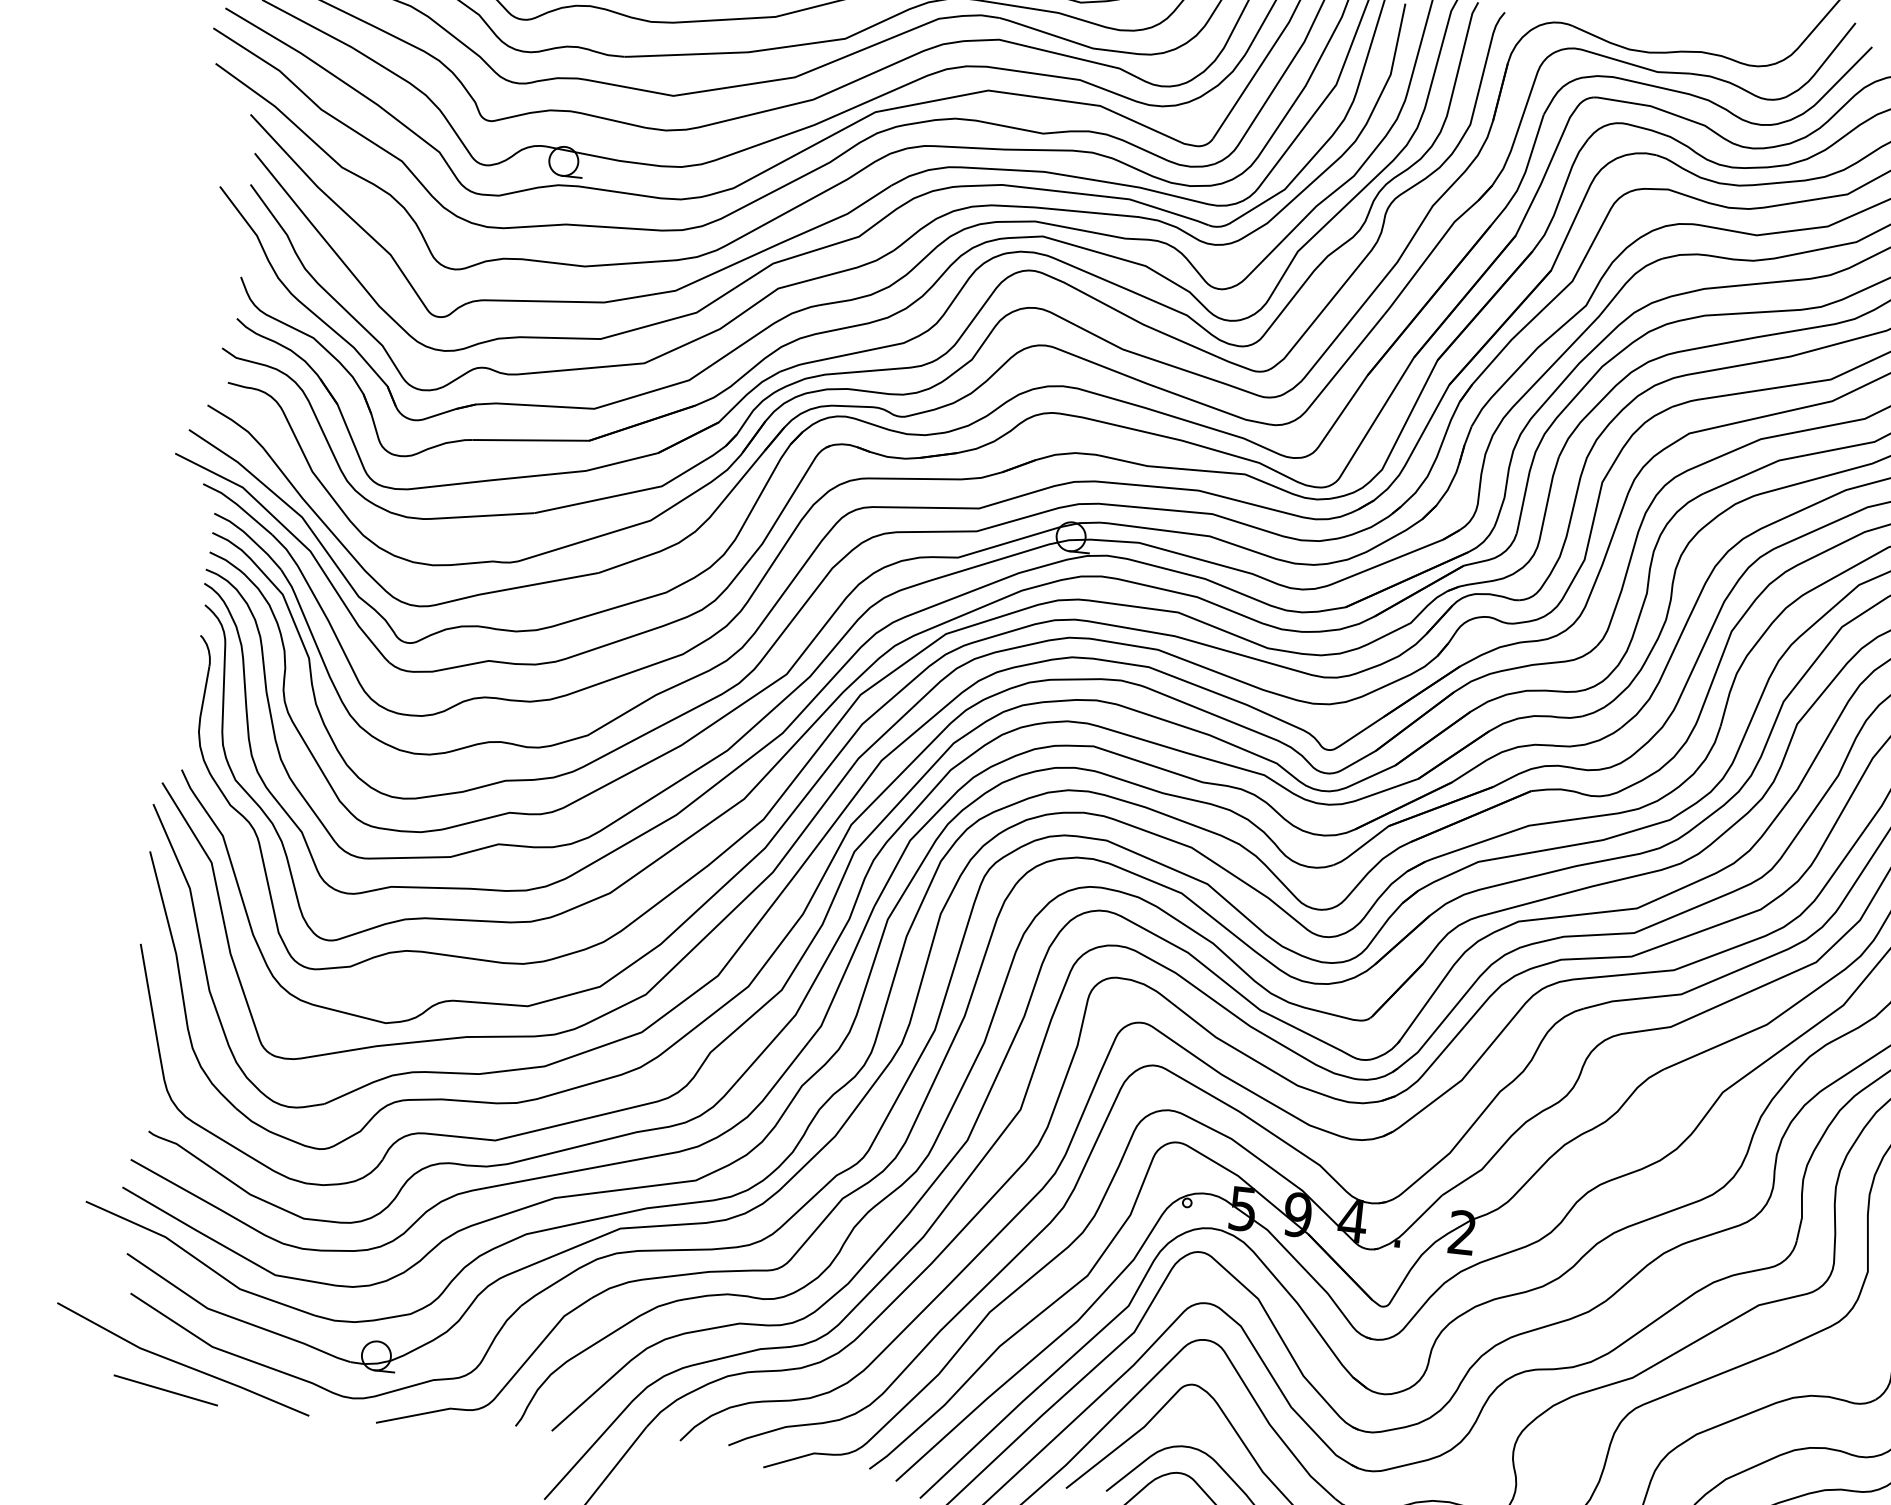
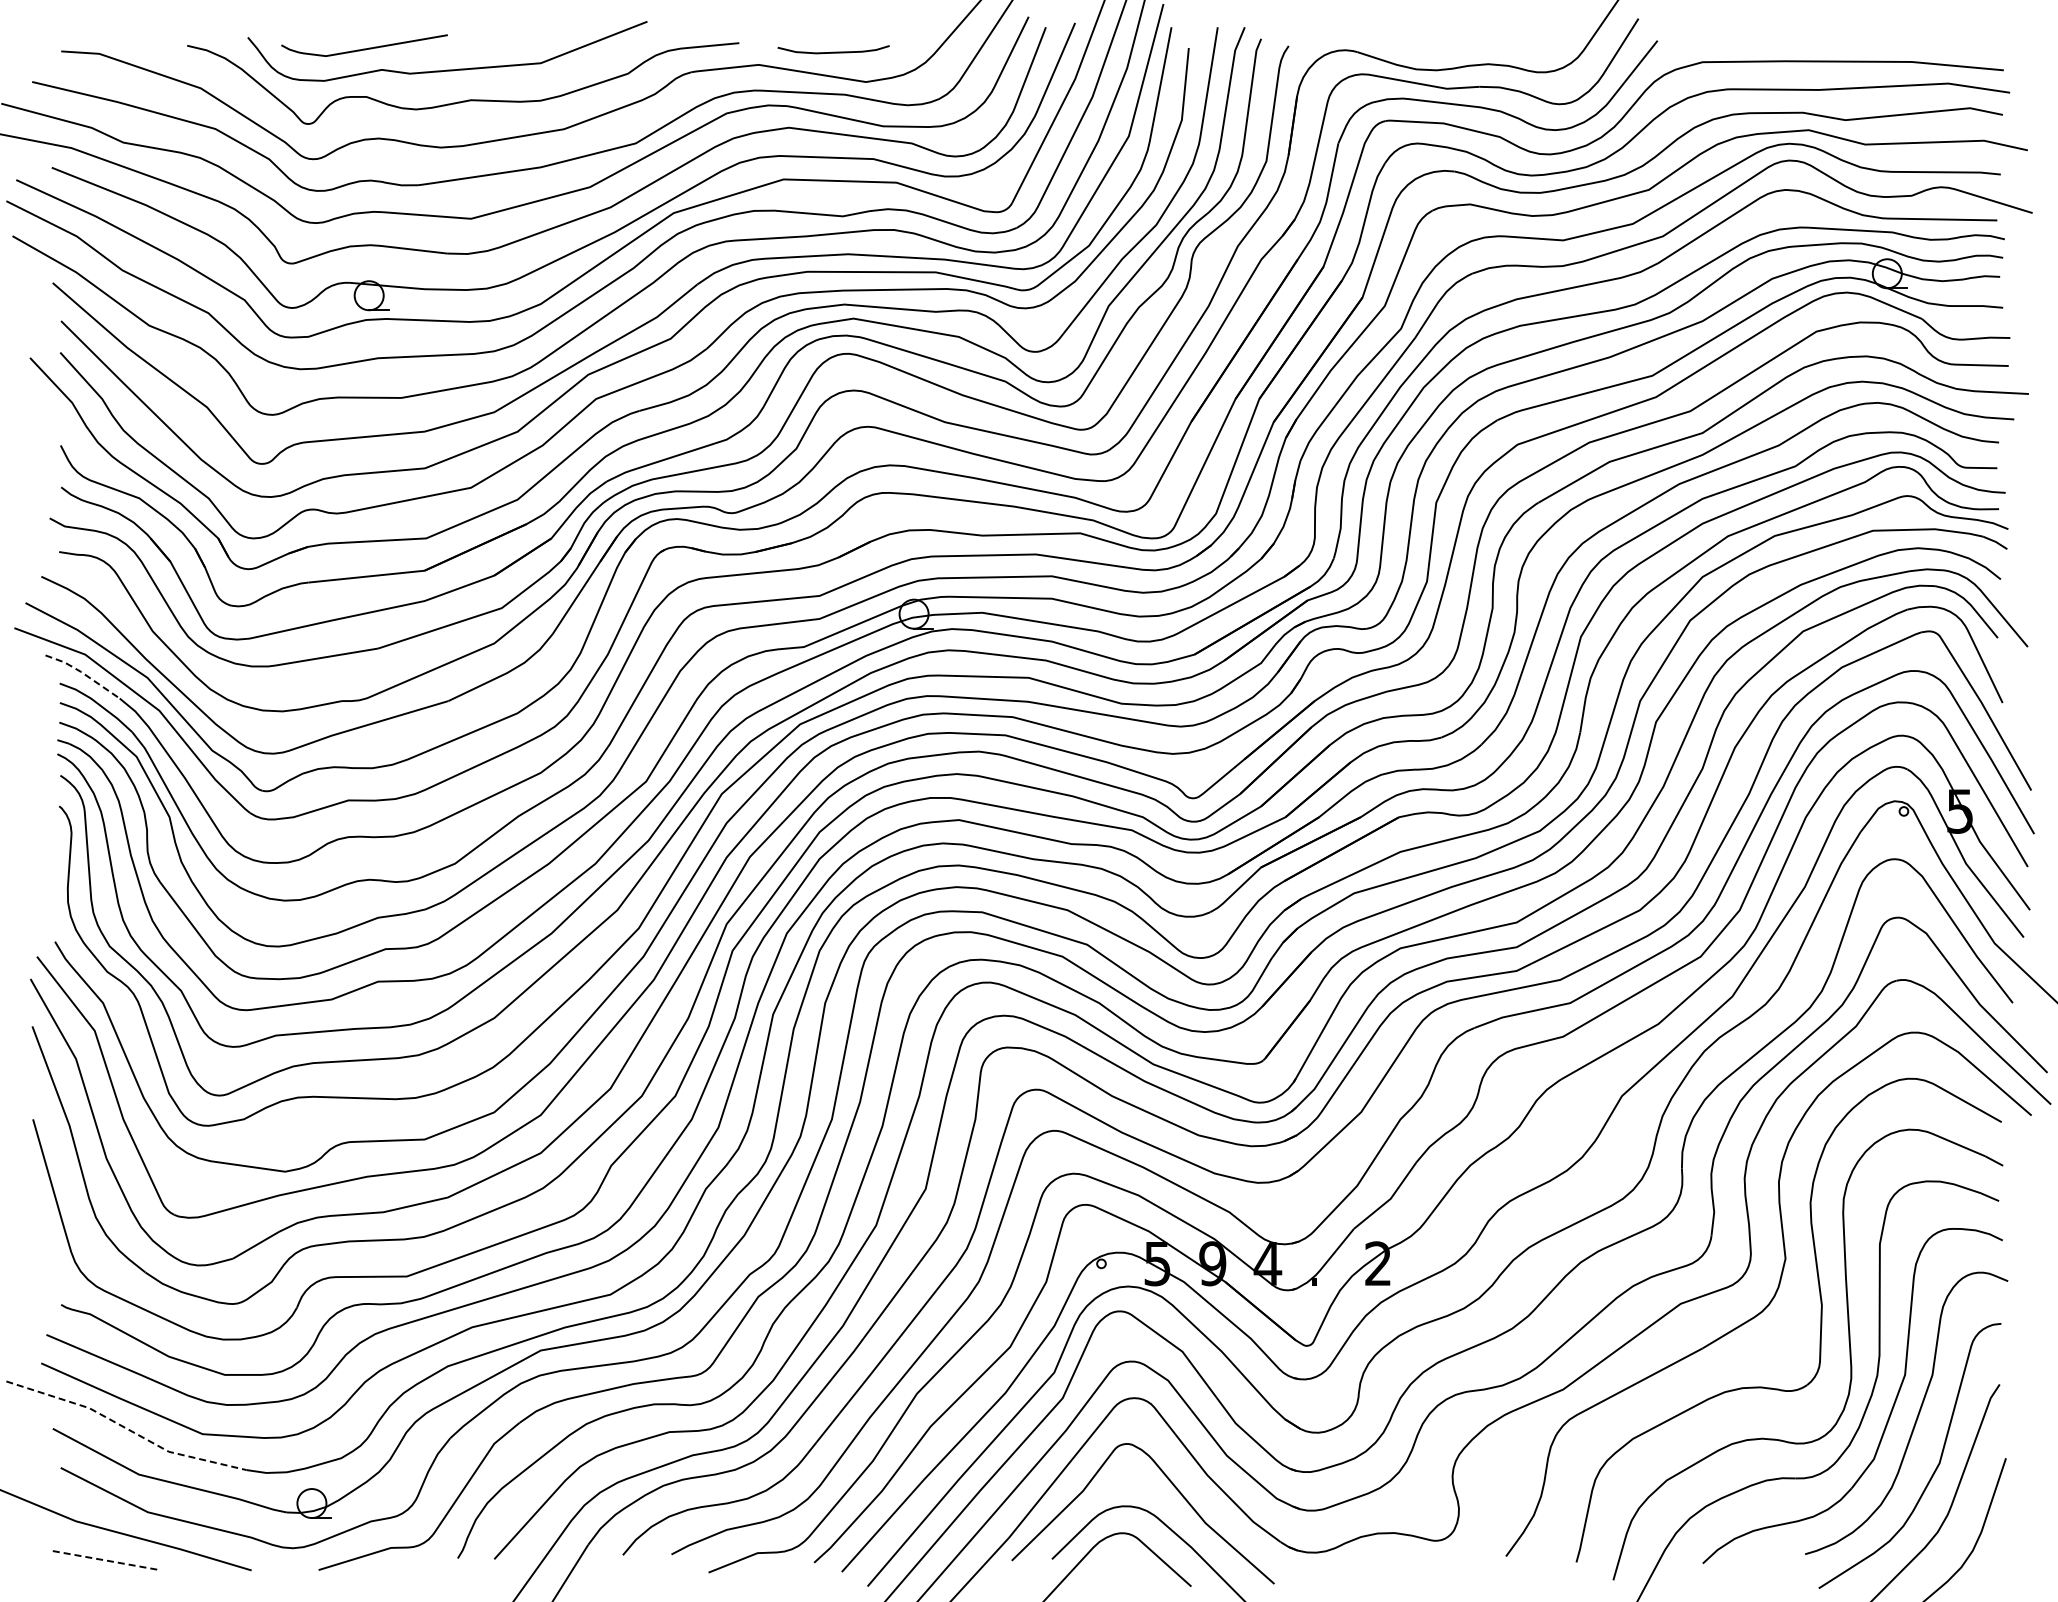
line: (238, 505) -> (82, 673), solid -> dashed
line: (200, 1261) -> (126, 1428), solid -> dashed
line: (166, 1390) -> (106, 1560), solid -> dashed

